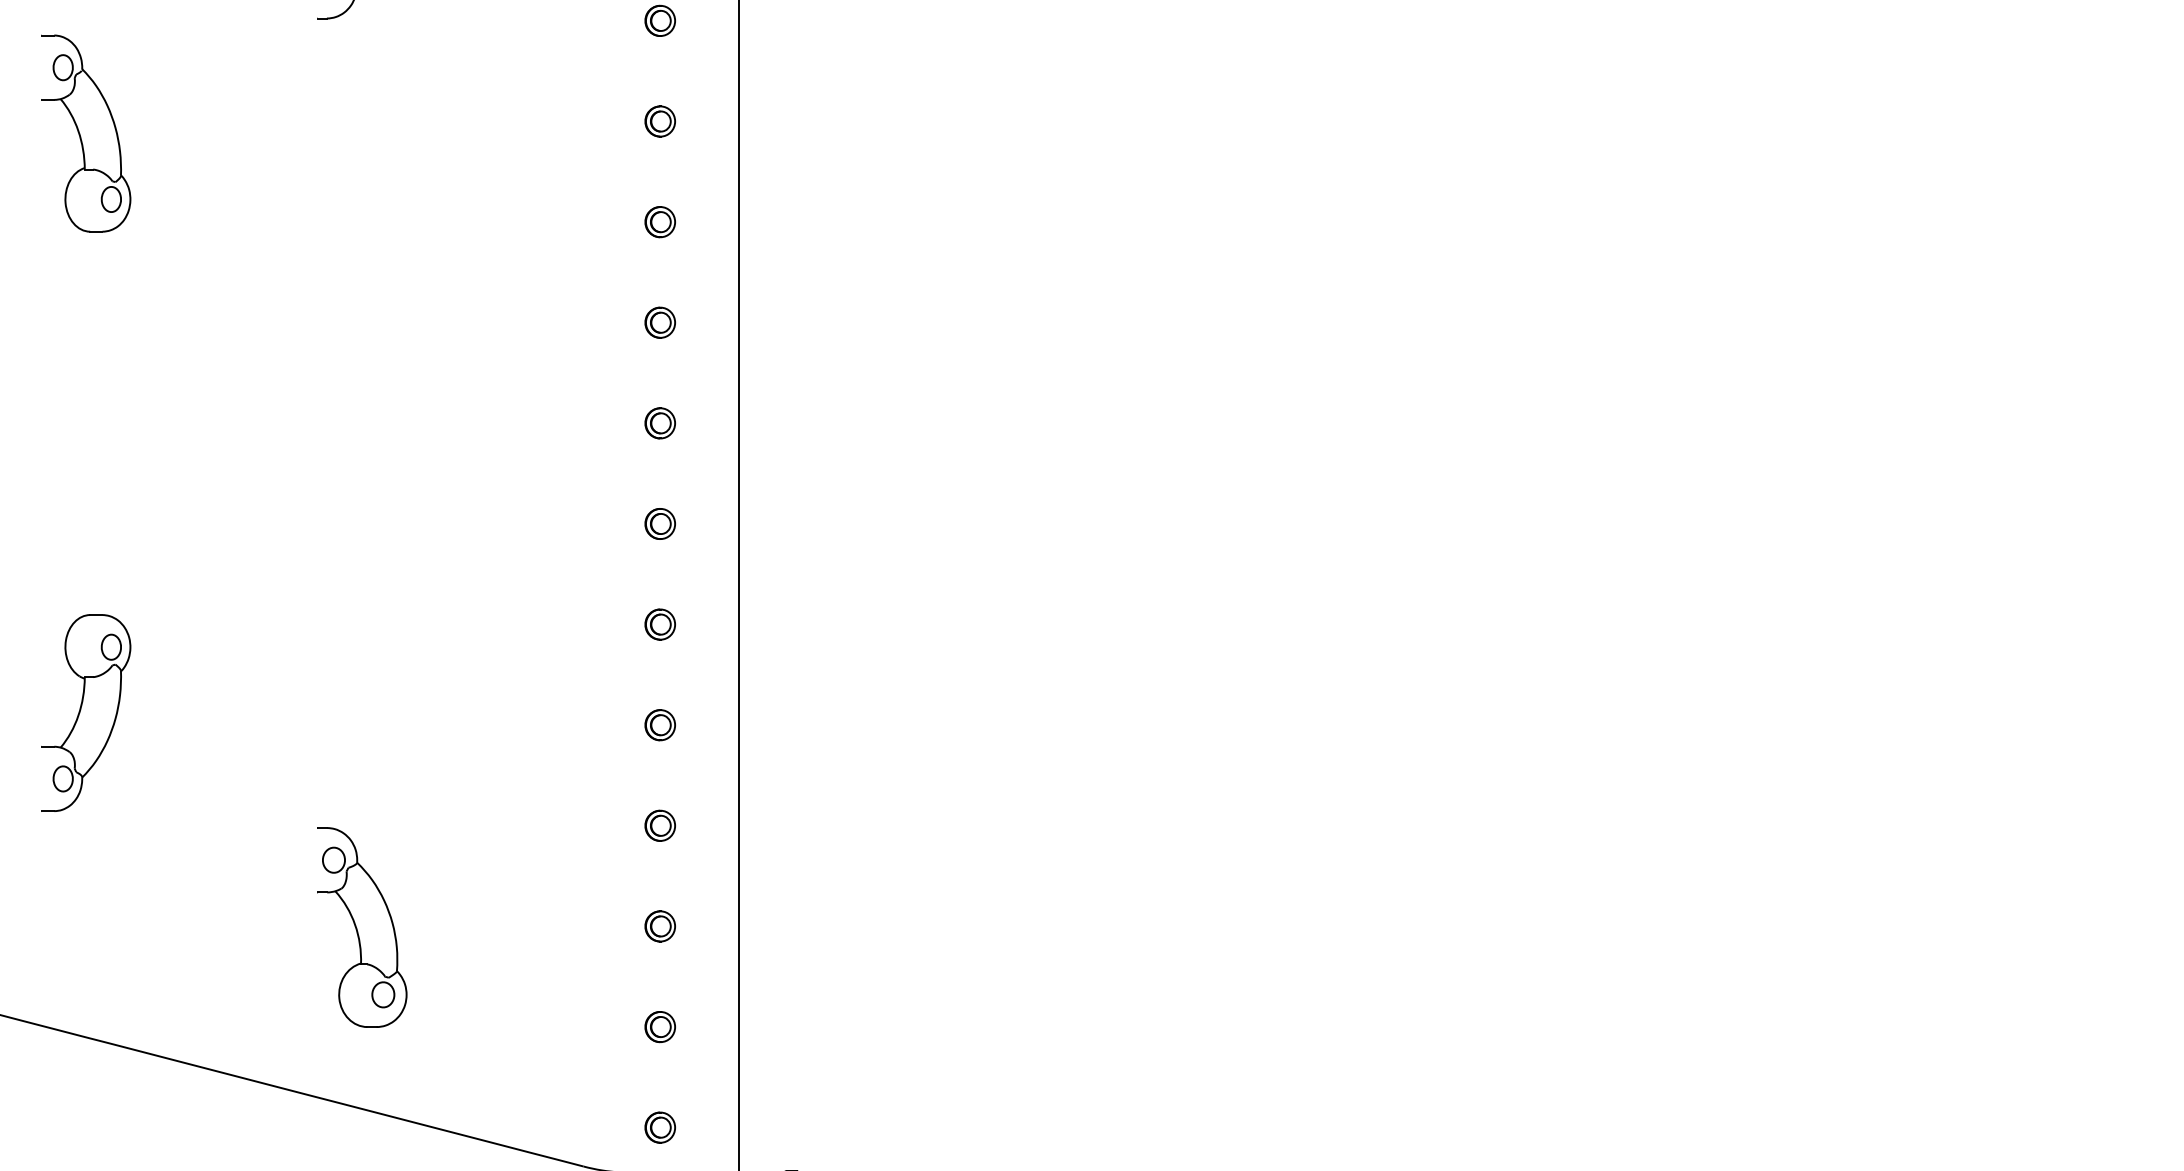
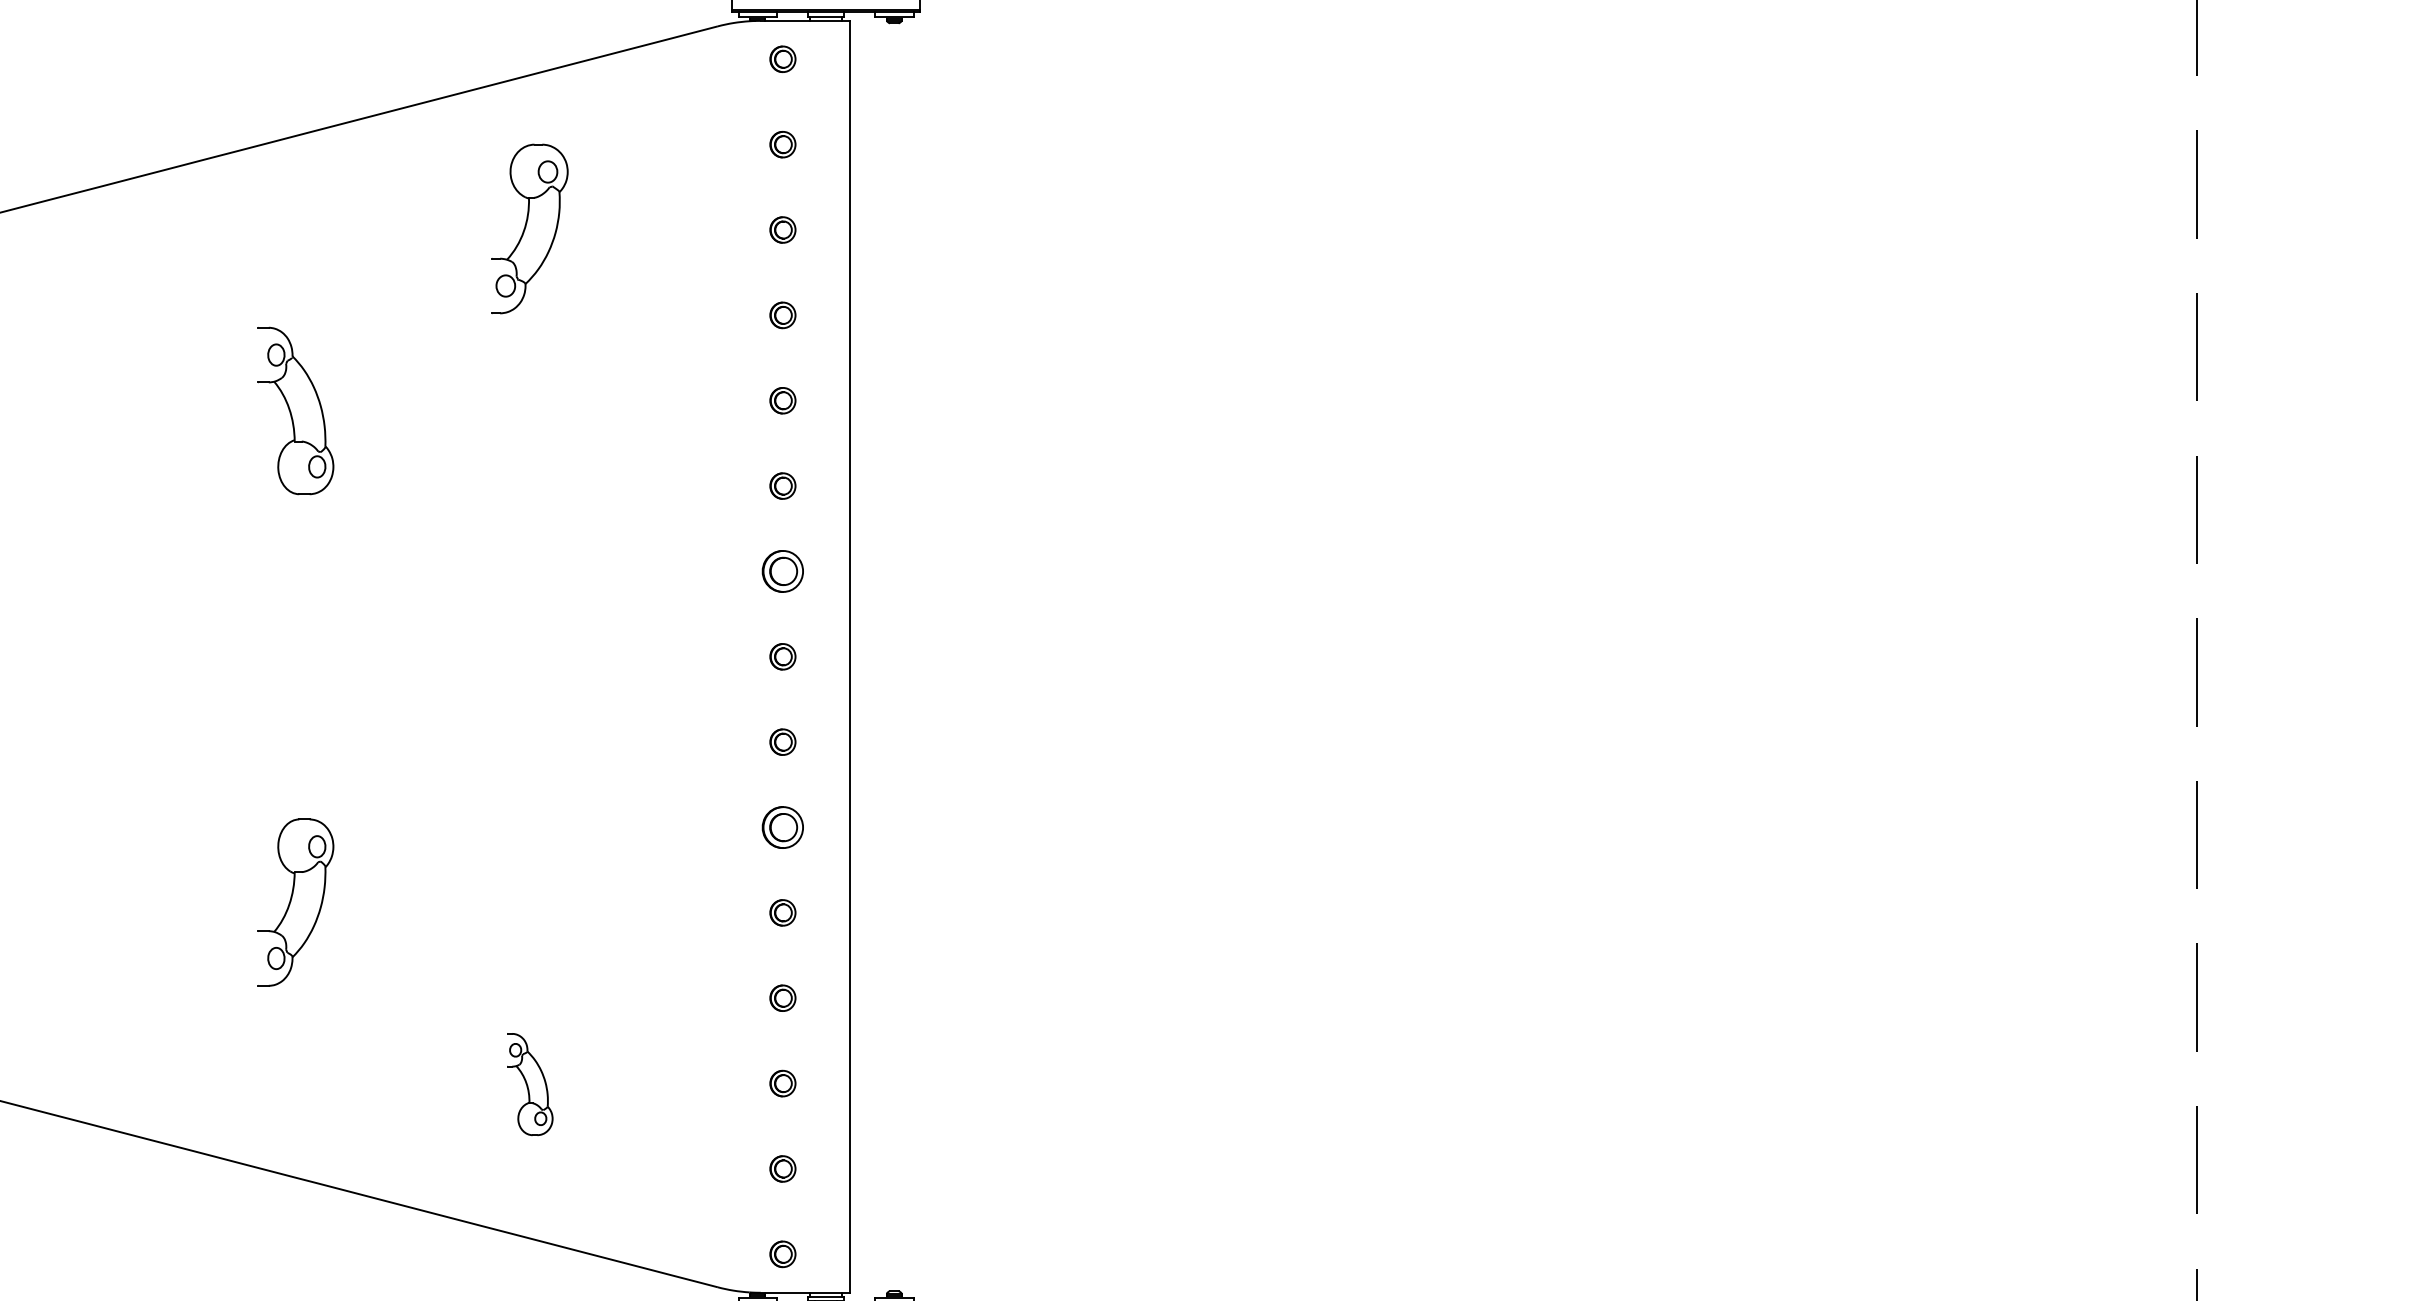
part: (659, 322) -> (782, 571), size x1.6
part: (659, 624) -> (782, 827), size x1.6
part: (361, 927) -> (529, 1084), size x0.6

